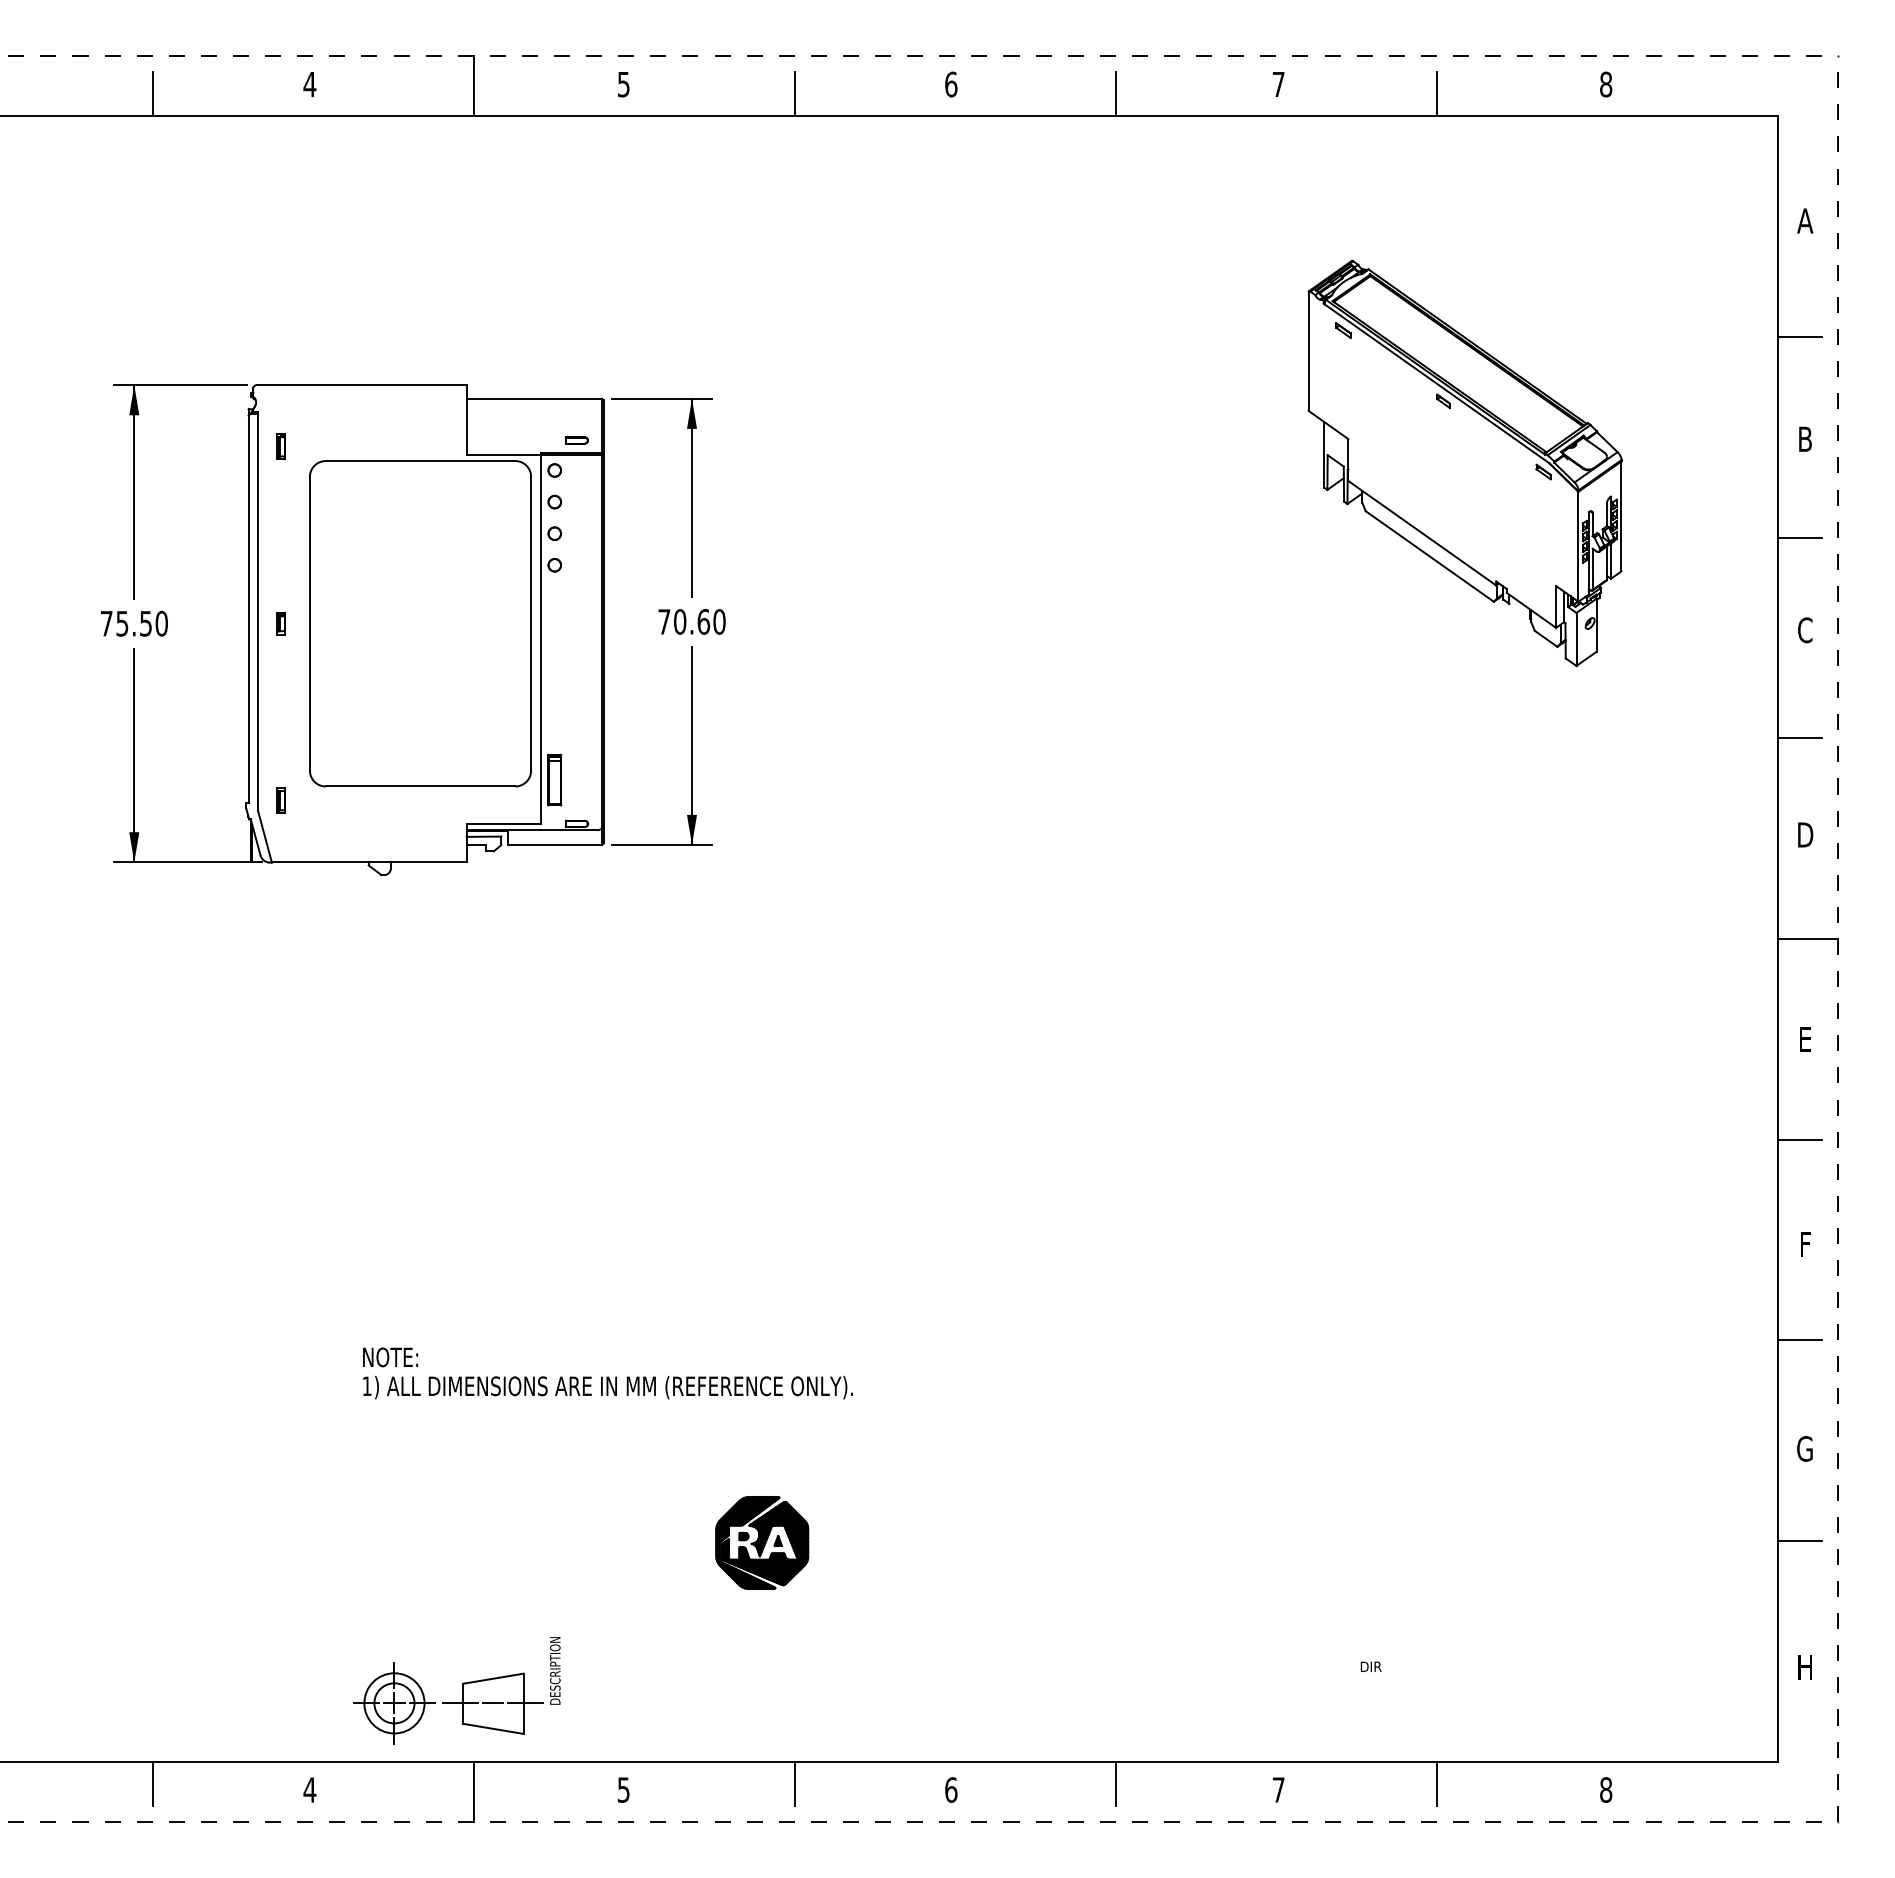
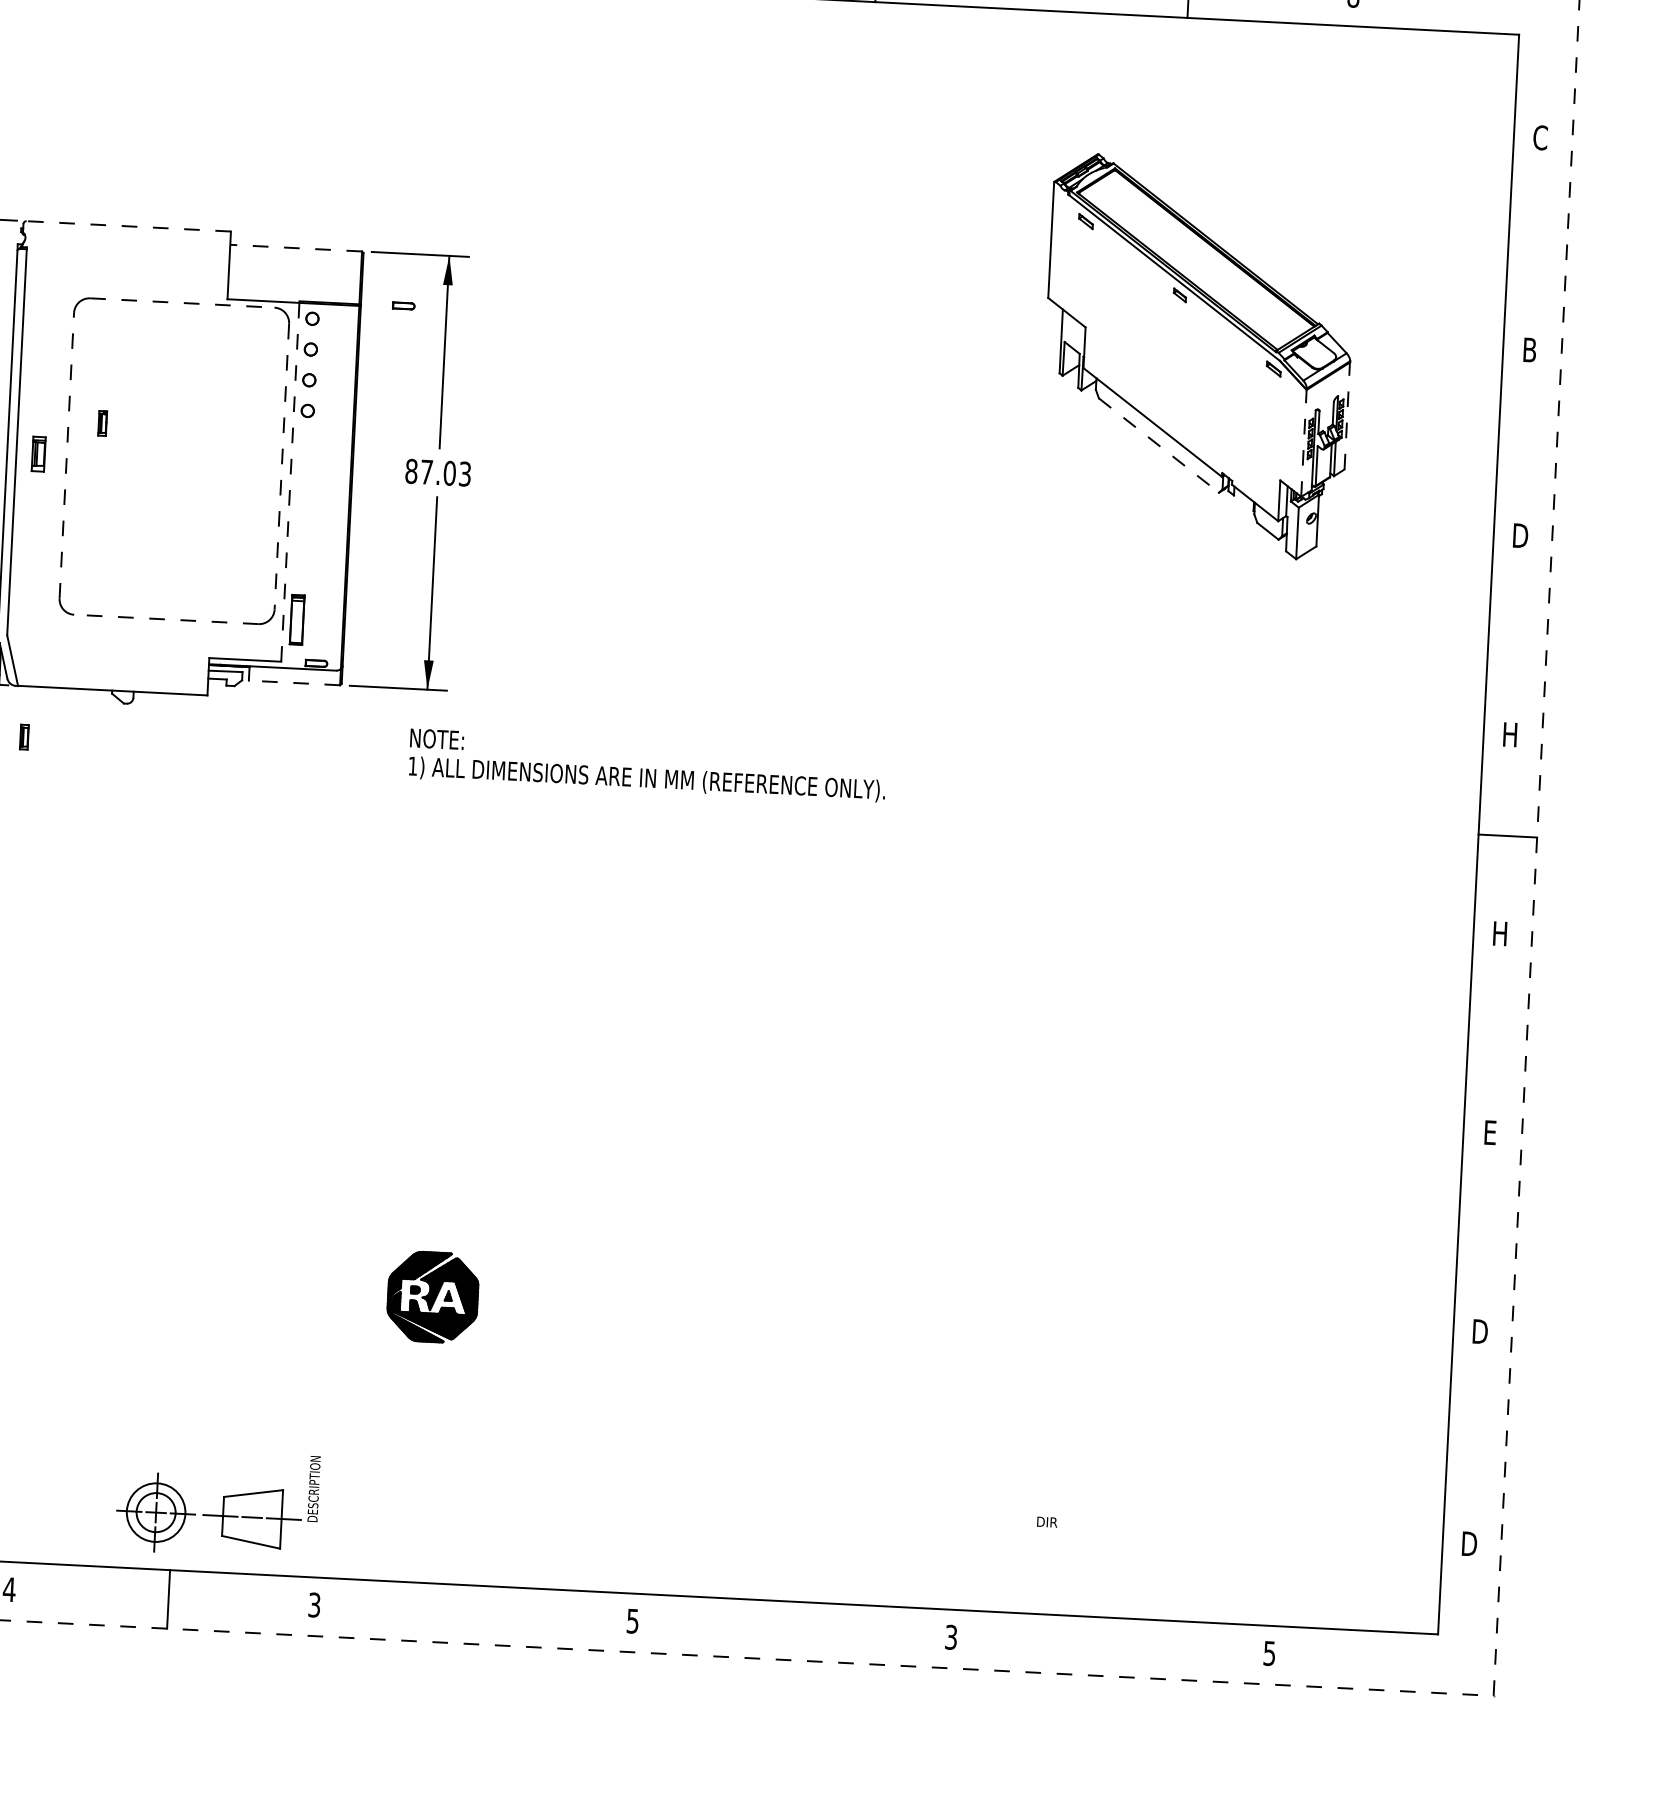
text: (1805, 220) -> (1540, 137), A -> C
line: (1799, 337) -> (1529, 250), removed
line: (361, 385) -> (128, 226), solid -> dashed
line: (534, 398) -> (296, 247), solid -> dashed
part: (576, 440) -> (403, 305), moved
part: (280, 446) -> (102, 423), moved
line: (420, 461) -> (182, 303), solid -> dashed
line: (1621, 516) -> (1347, 416), solid -> dashed
line: (1799, 537) -> (1519, 445), removed
line: (1578, 546) -> (1304, 443), solid -> dashed
line: (1430, 556) -> (1159, 445), solid -> dashed
text: (691, 621) -> (437, 472), 70.60 -> 87.03
part: (280, 623) -> (38, 454), size x1.6
line: (309, 623) -> (66, 455), solid -> dashed
line: (531, 623) -> (282, 466), solid -> dashed
text: (1805, 630) -> (1520, 535), C -> D
line: (540, 638) -> (290, 481), solid -> dashed
line: (1799, 738) -> (1509, 640), removed
line: (420, 786) -> (166, 619), solid -> dashed
part: (280, 800) -> (23, 736), moved
text: (1805, 834) -> (1510, 734), D -> H
line: (555, 845) -> (294, 683), solid -> dashed
text: (1804, 1039) -> (1499, 933), E -> H
line: (1799, 1139) -> (1489, 1030), removed
text: (1805, 1244) -> (1490, 1132), F -> E
line: (1799, 1340) -> (1479, 1225), removed
text: (607, 1373) -> (647, 765), moved
text: (1805, 1448) -> (1480, 1331), G -> D
line: (1799, 1540) -> (1469, 1420), removed
part: (762, 1542) -> (433, 1296), moved
text: (1805, 1666) -> (1469, 1543), H -> D
part: (456, 1690) -> (217, 1503), moved
line: (794, 1783) -> (480, 1607), removed
line: (1115, 1783) -> (792, 1623), removed
line: (1436, 1783) -> (1105, 1638), removed
text: (623, 1789) -> (314, 1604), 5 -> 3
text: (951, 1789) -> (633, 1620), 6 -> 5
text: (1278, 1789) -> (951, 1636), 7 -> 3
text: (1606, 1789) -> (1270, 1653), 8 -> 5

